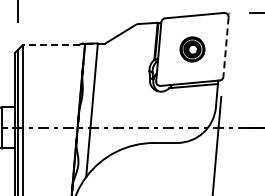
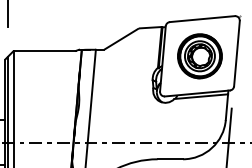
line: (51, 44) -> (44, 50), dashed -> solid
line: (226, 47) -> (237, 54), dashed -> solid
part: (192, 49) -> (200, 56), size x1.67

